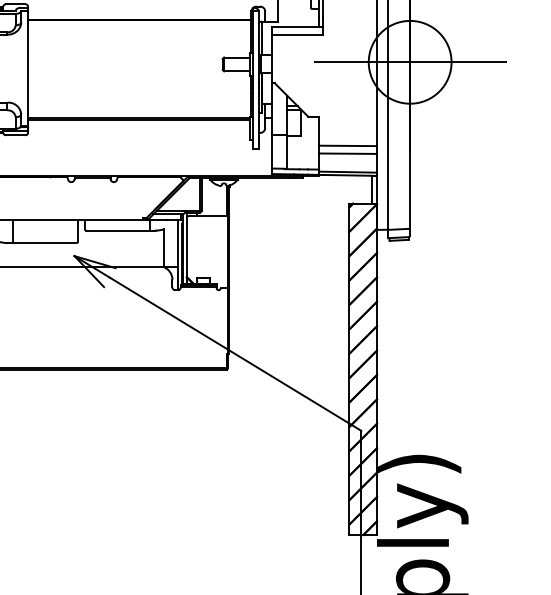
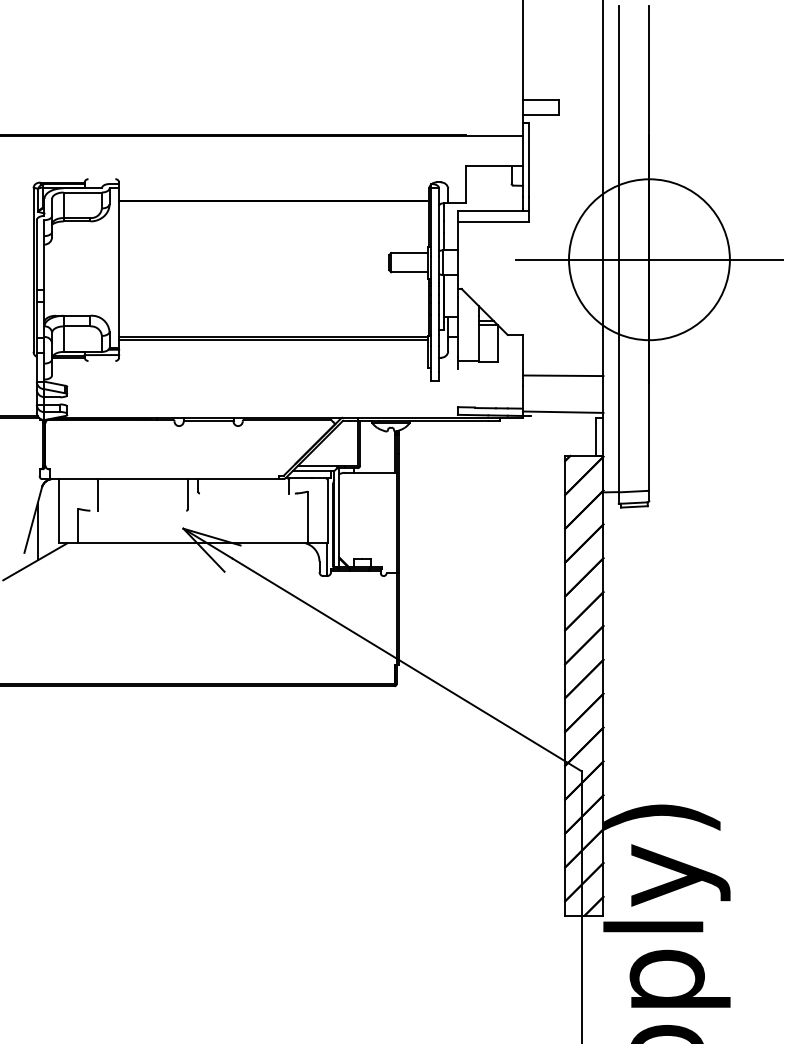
line: (15, 4) -> (101, 179), removed
circle: (409, 62) -> (648, 259), size x1.4
line: (15, 134) -> (101, 360), removed
line: (287, 152) -> (478, 385), removed
line: (348, 153) -> (563, 386), removed
line: (271, 154) -> (457, 387), removed
line: (348, 175) -> (563, 416), removed
line: (120, 230) -> (247, 493), removed
line: (42, 242) -> (138, 510), removed

